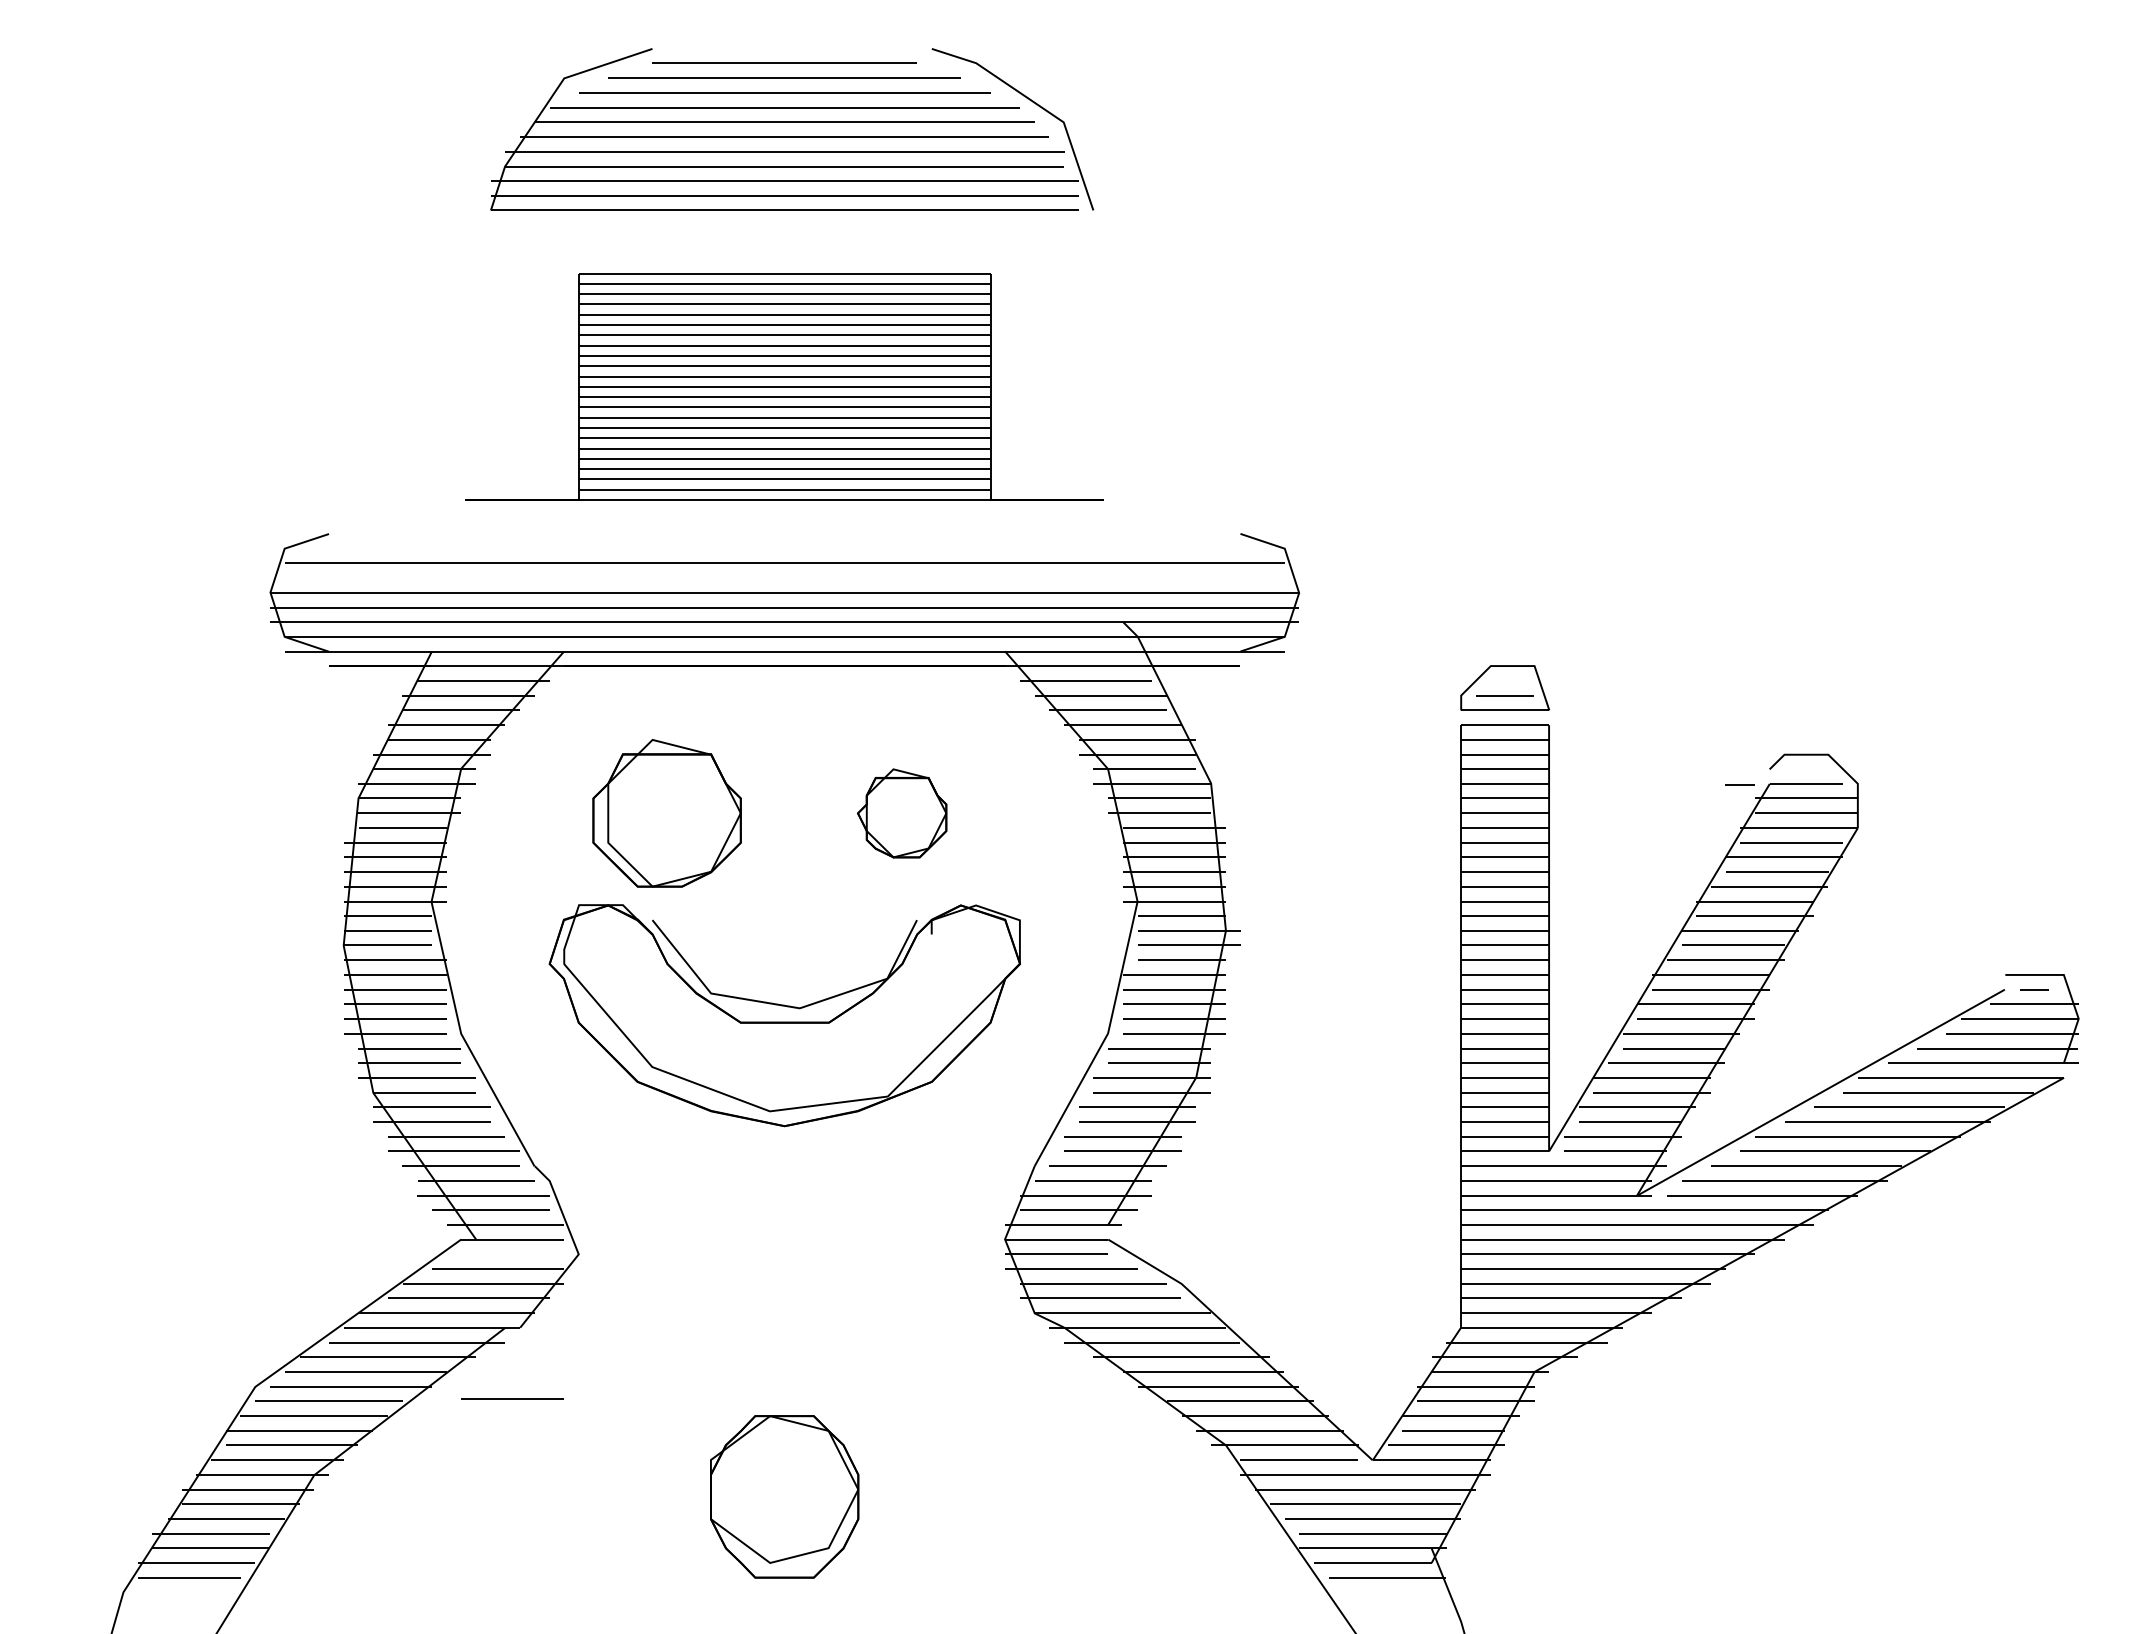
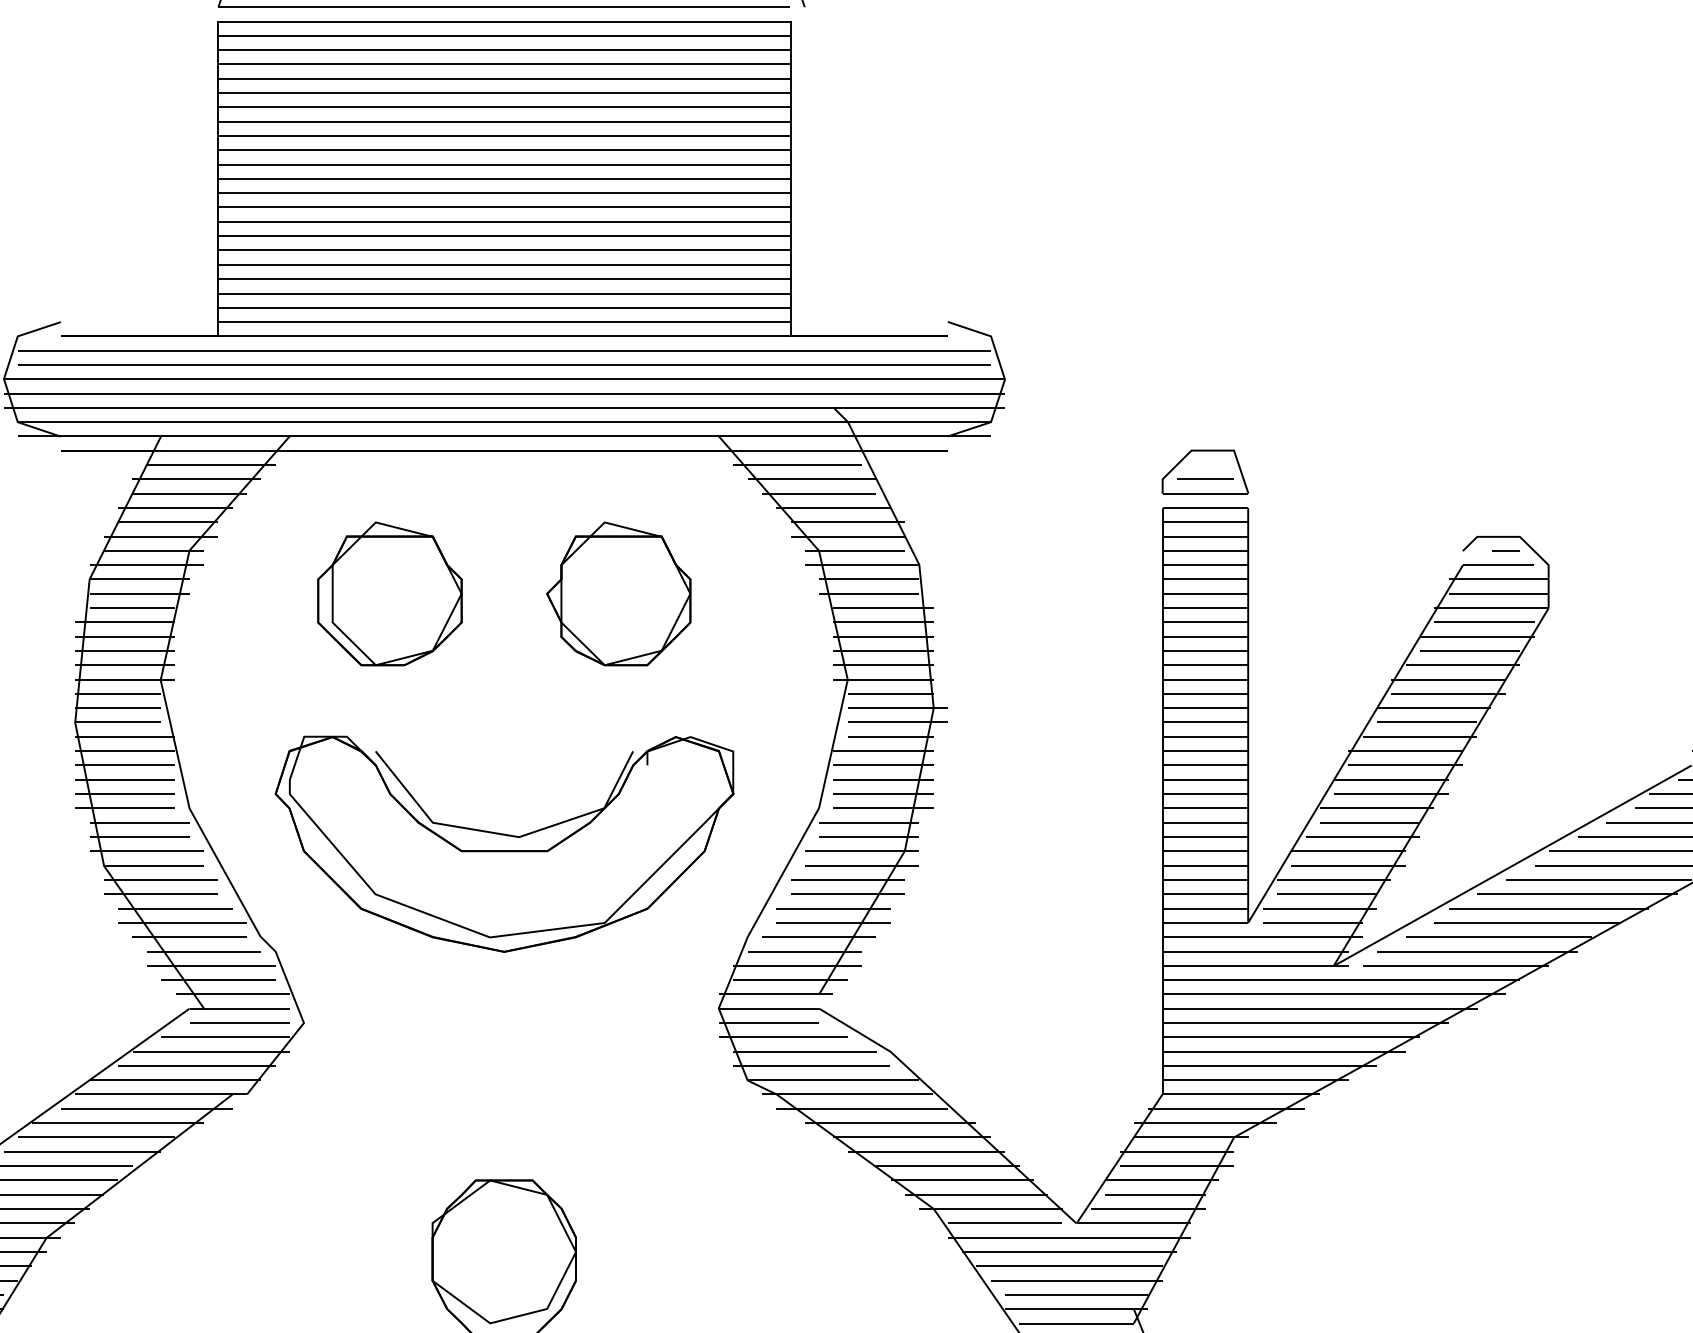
part: (784, 386) -> (504, 178), size x1.43
line: (784, 577) -> (504, 364), added
line: (1739, 784) -> (1505, 550), moved
part: (901, 813) -> (618, 594), size x1.67
part: (784, 1015) -> (504, 844), moved
line: (512, 1398) -> (239, 1022), moved

